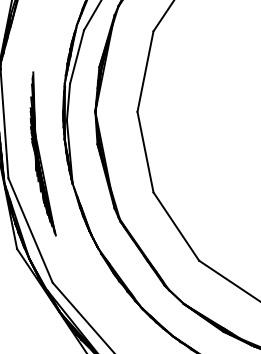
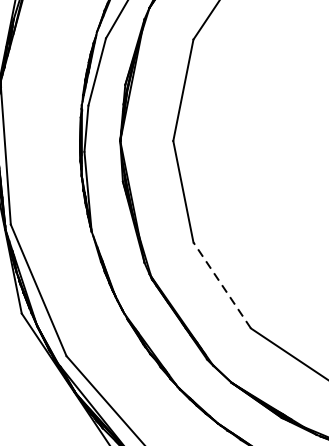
part: (42, 153) -> (53, 193), removed
line: (176, 226) -> (222, 285), solid -> dashed

